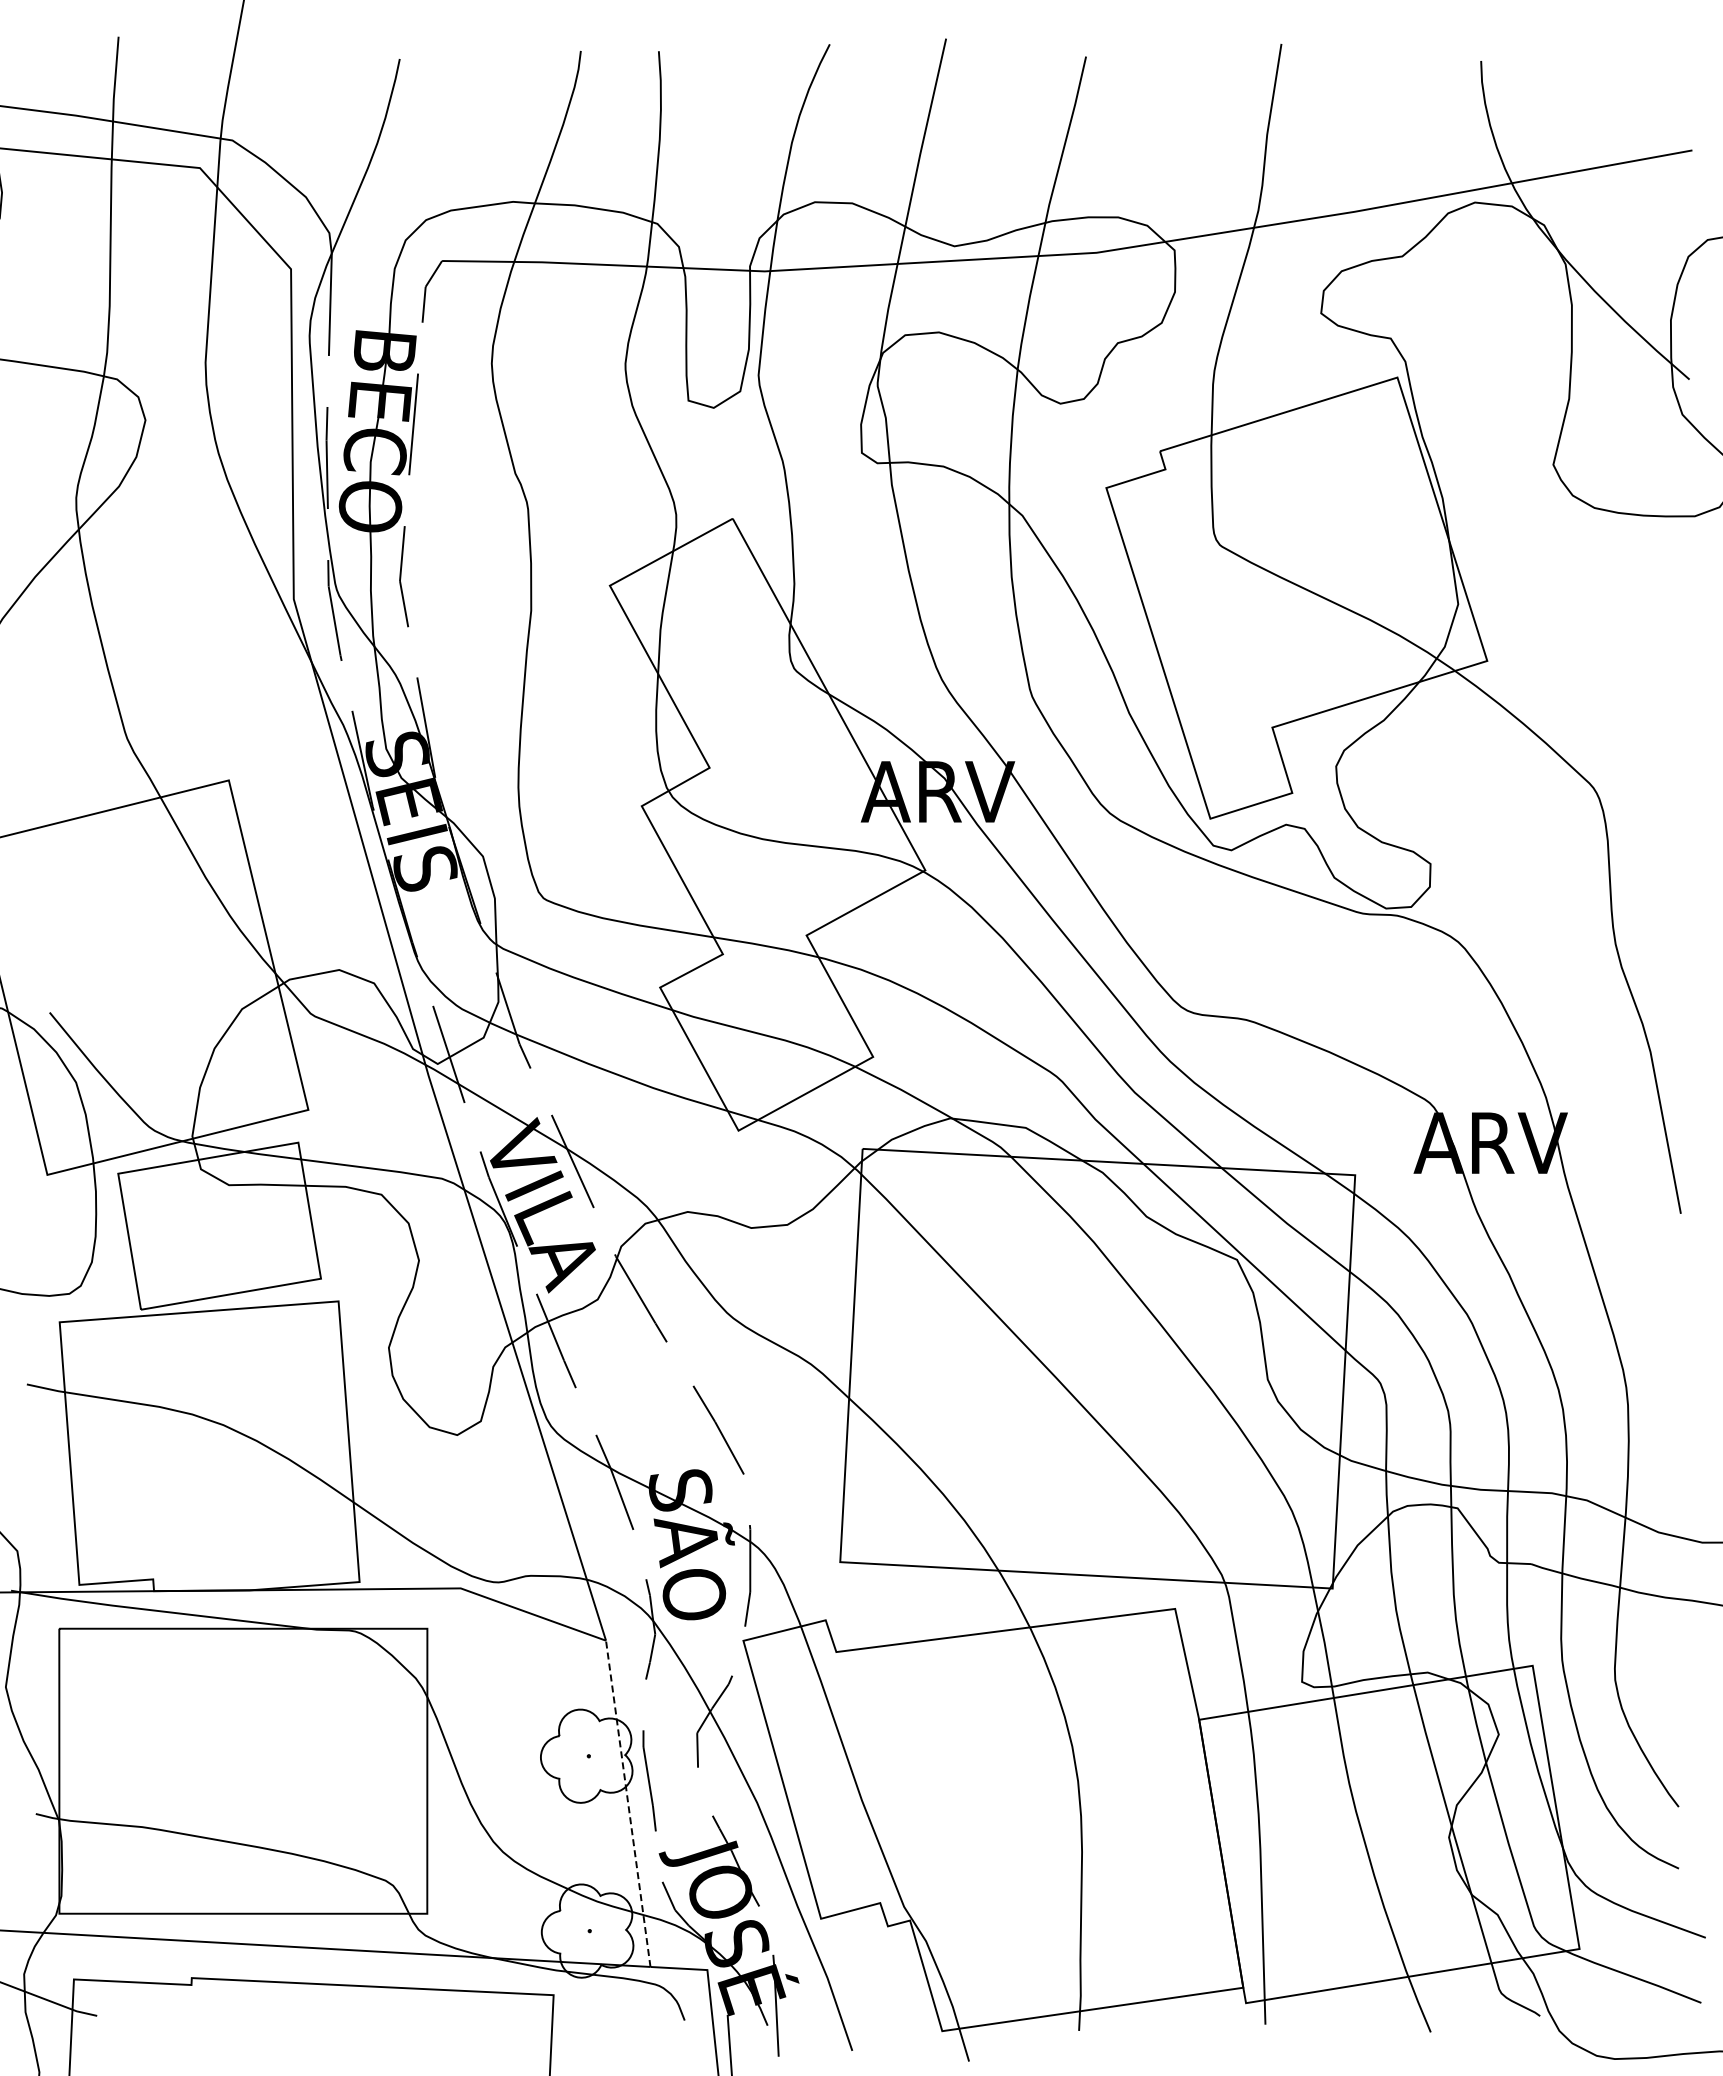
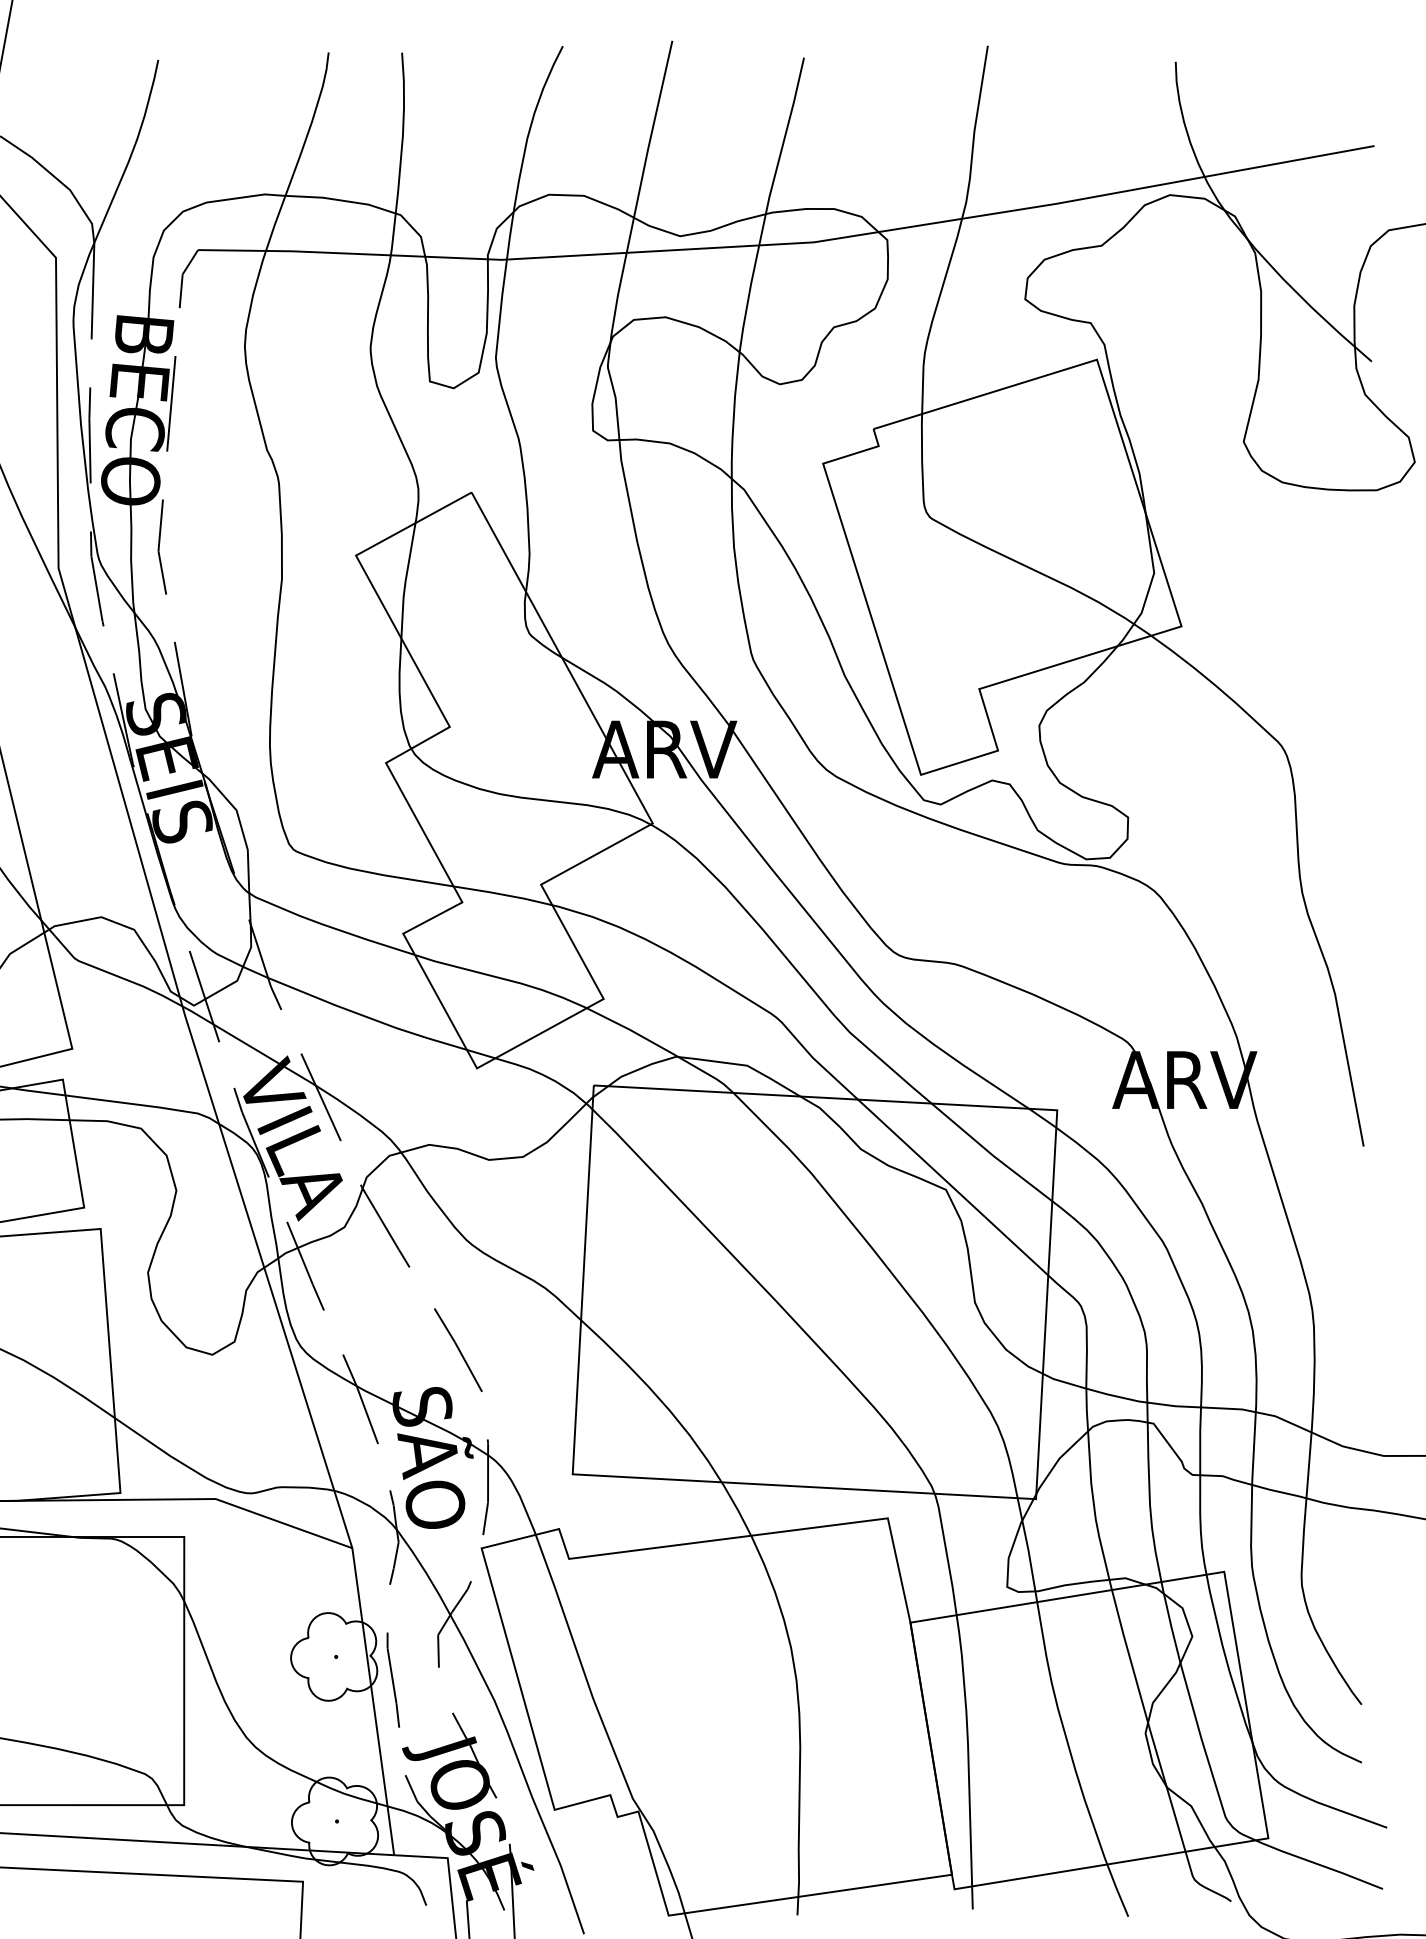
line: (628, 1803) -> (373, 1701), dashed -> solid

